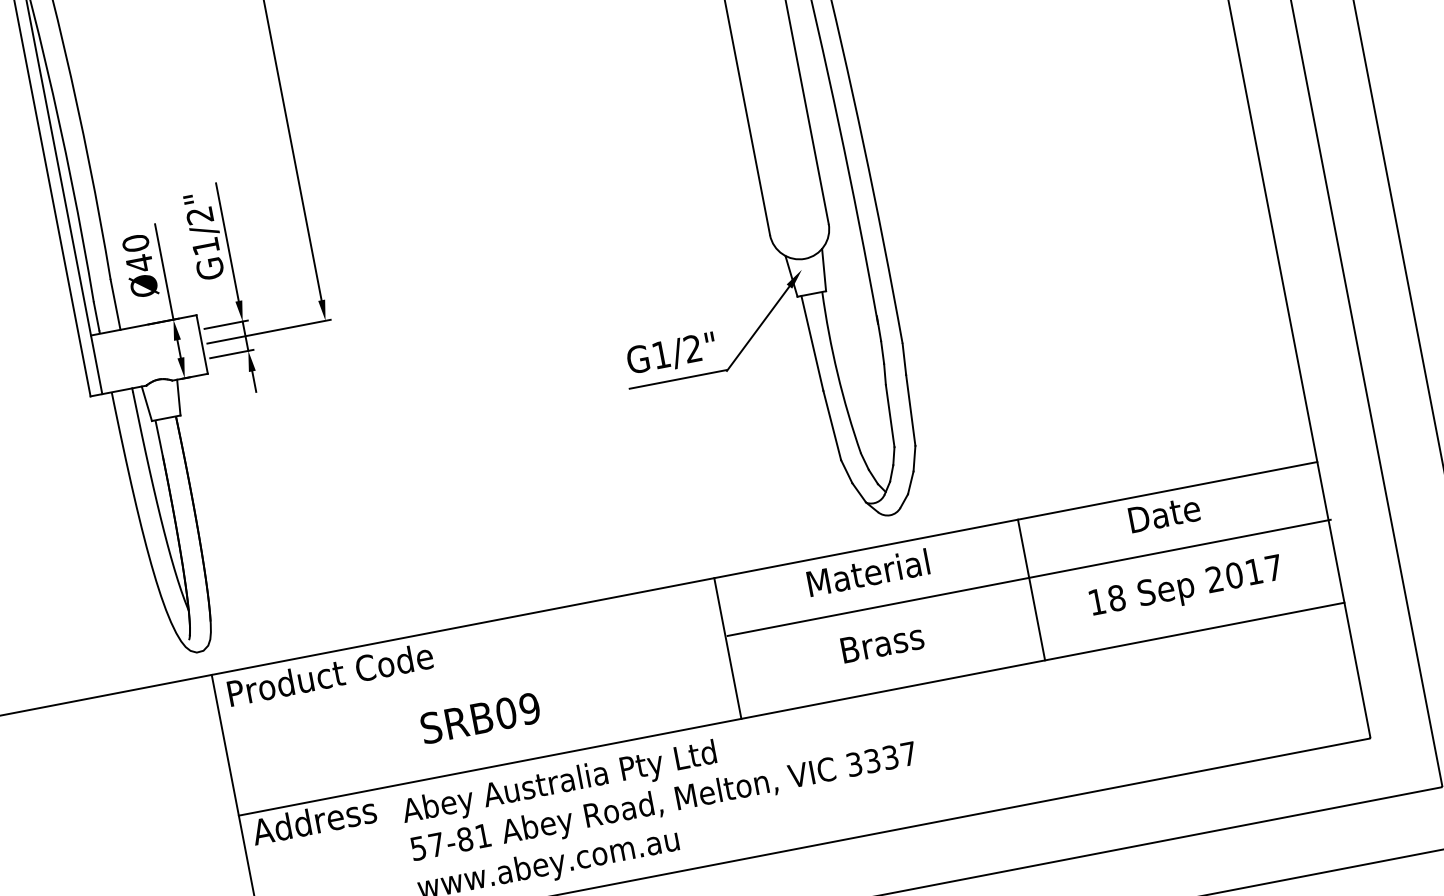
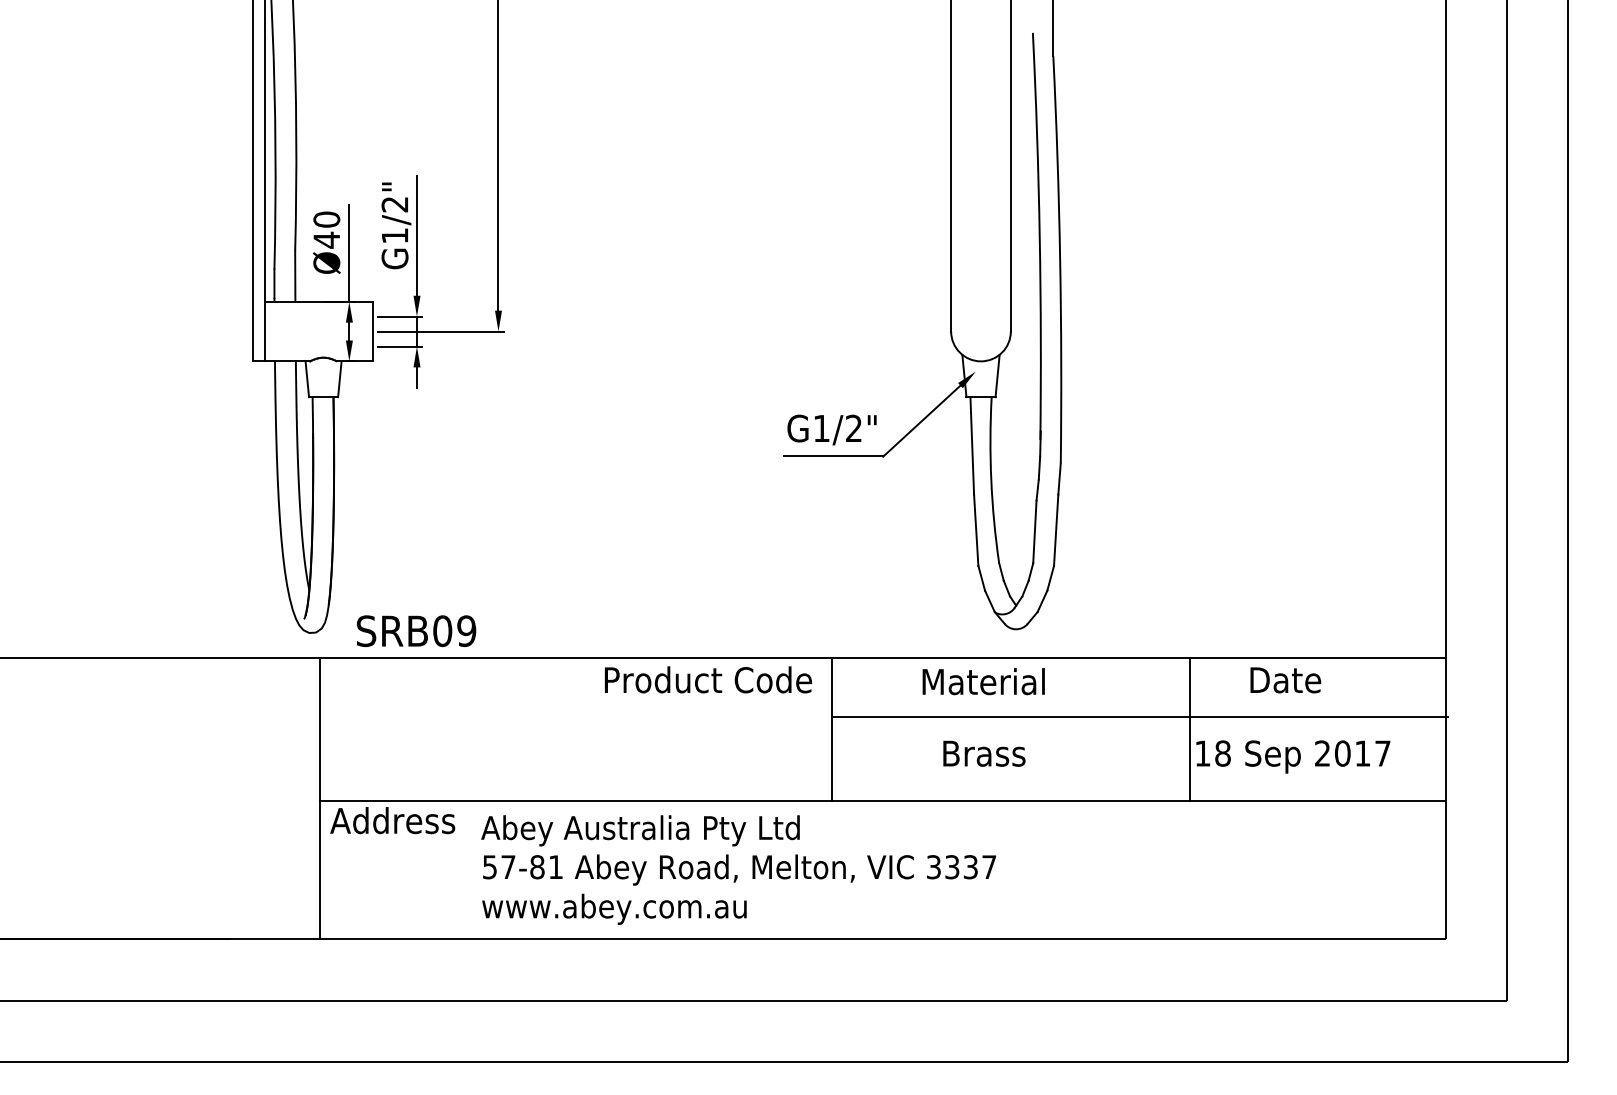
line: (1031, 590) -> (1189, 729), moved
text: (330, 674) -> (708, 679), moved
text: (480, 718) -> (416, 631), moved

